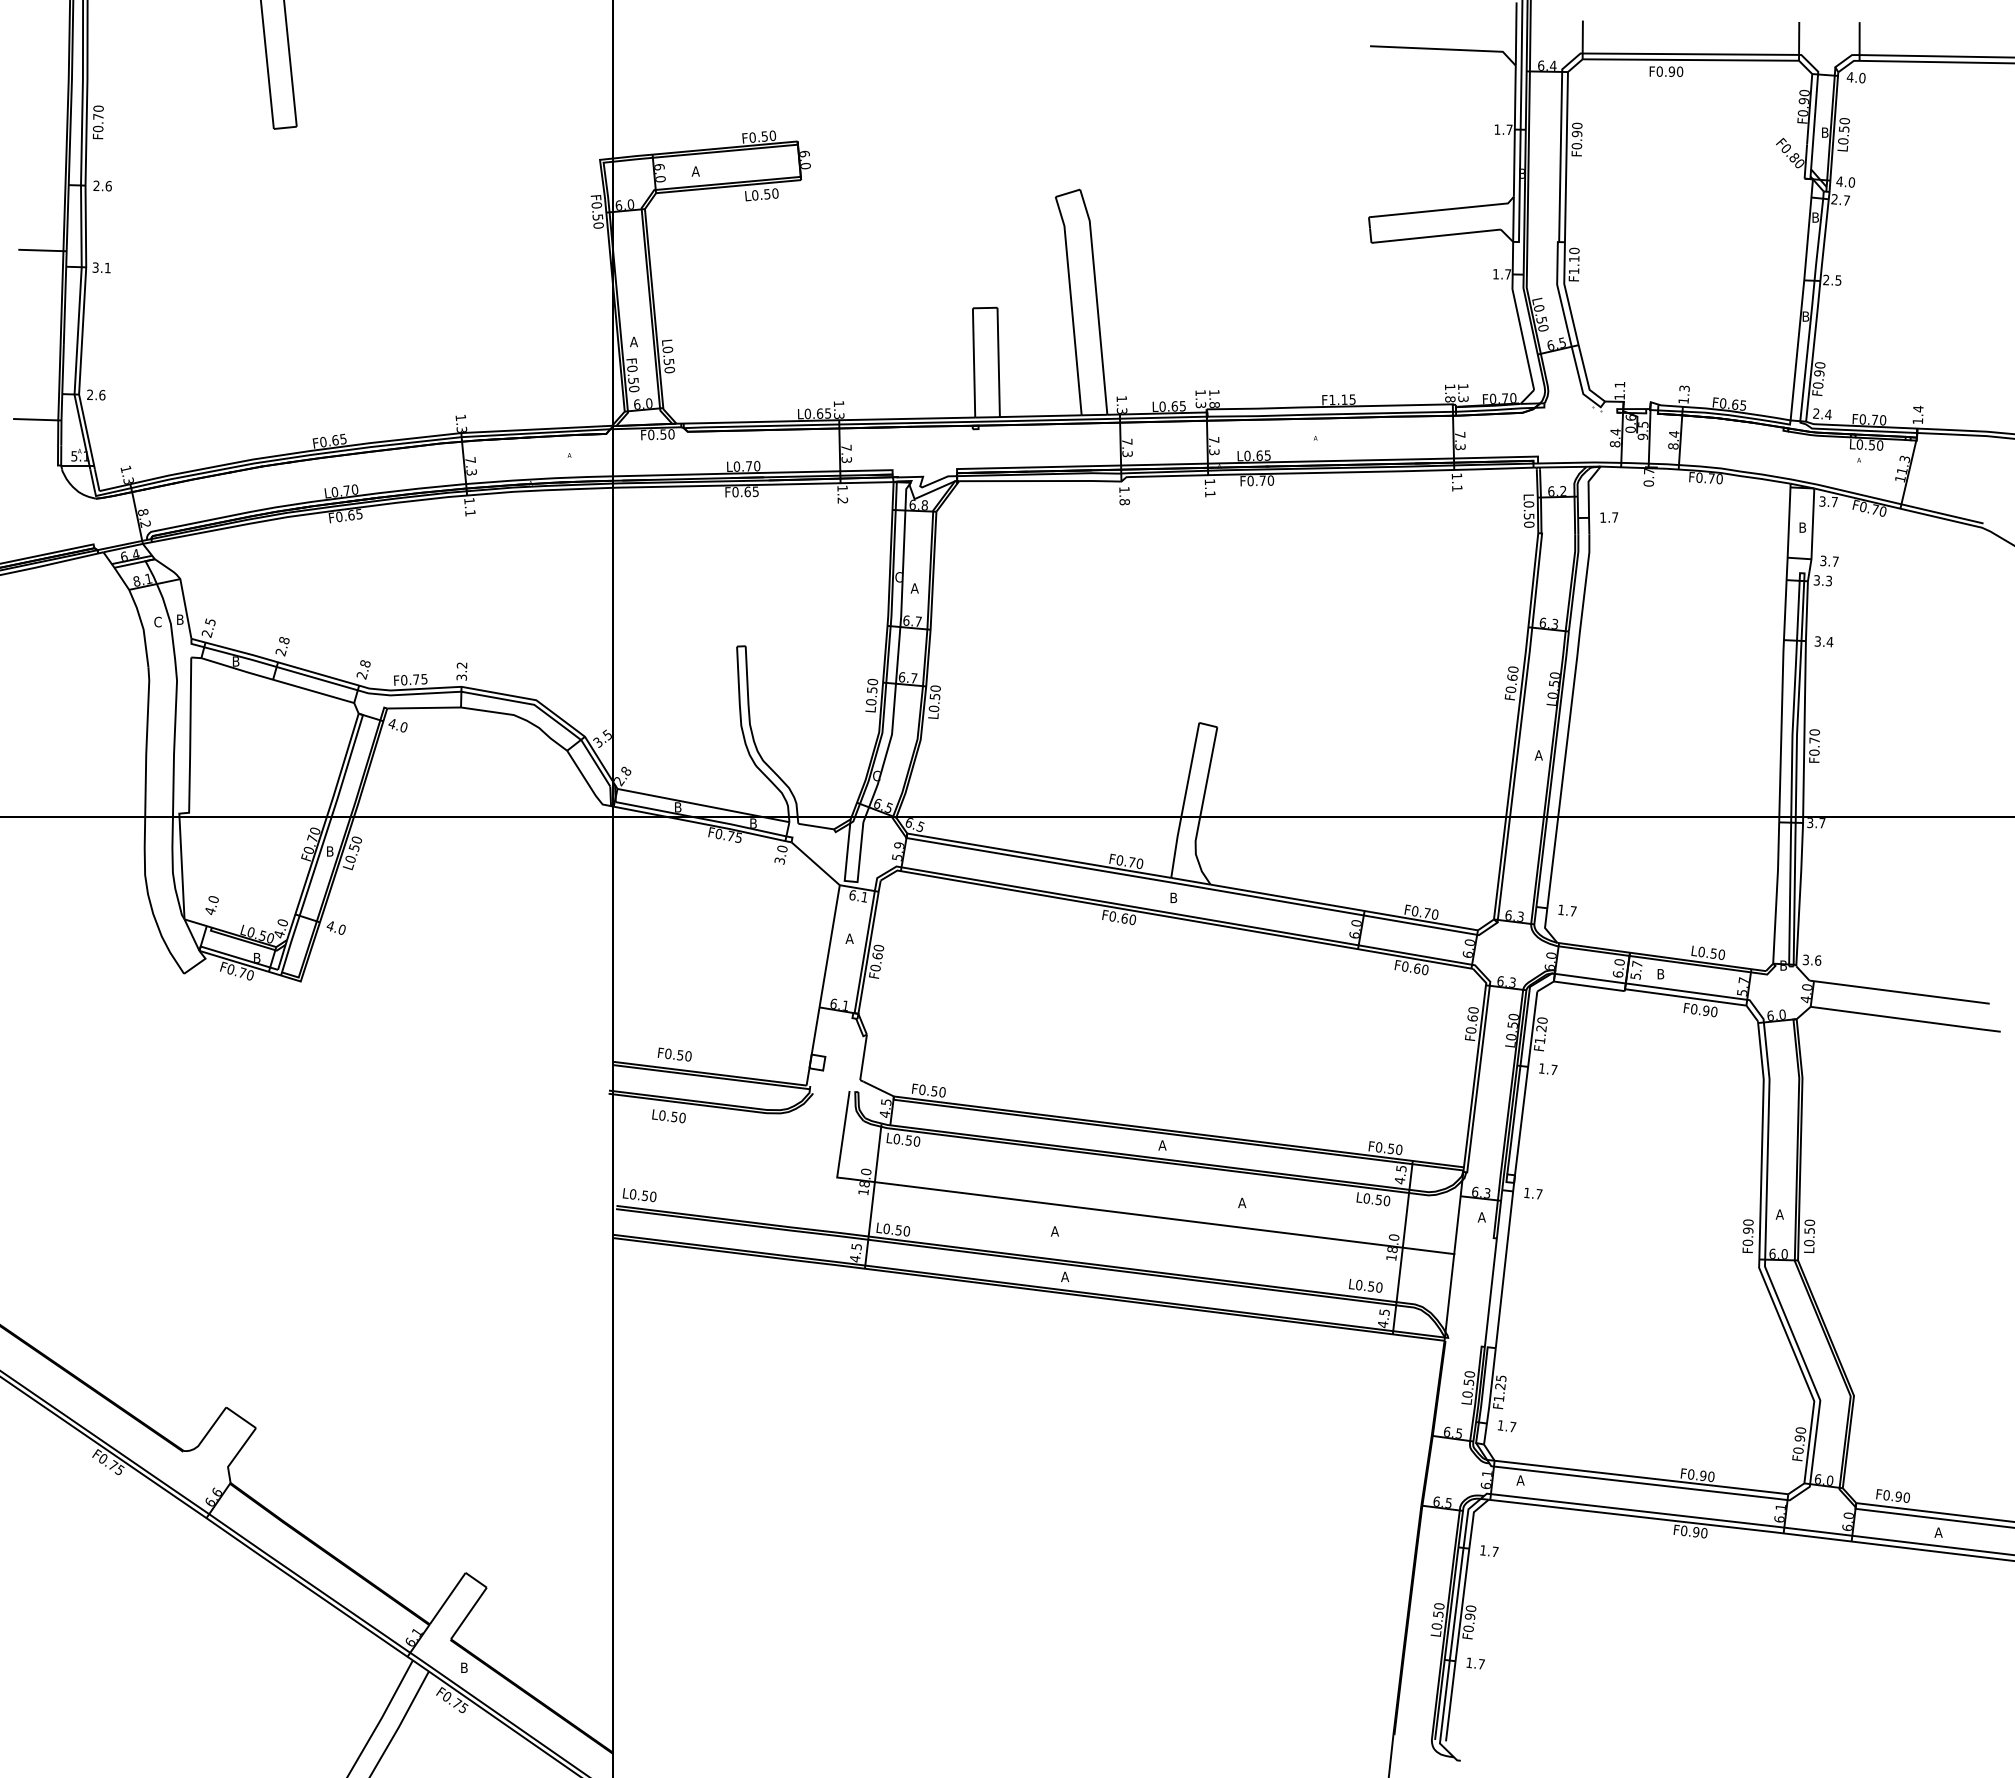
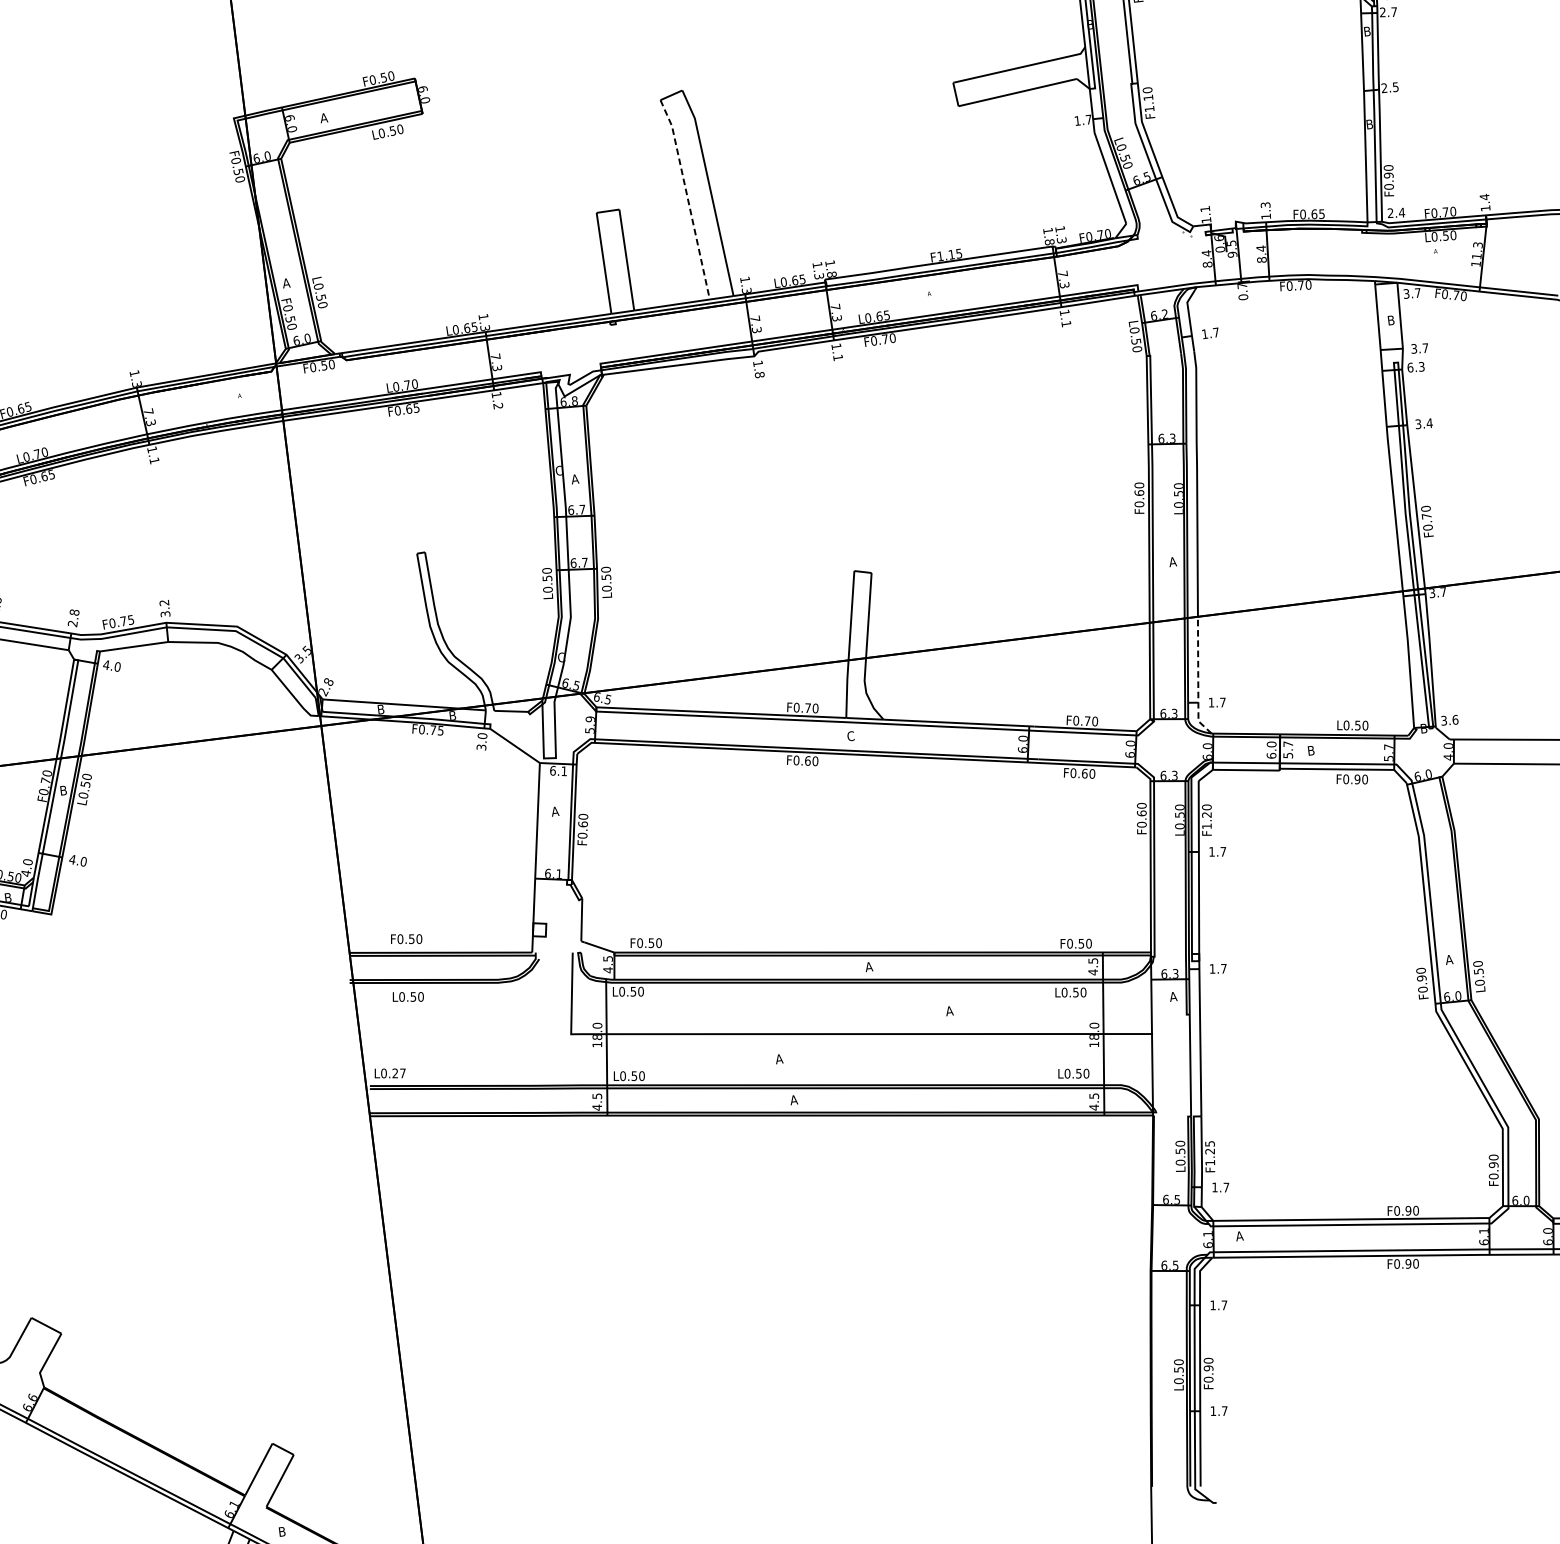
line: (1071, 305) -> (687, 198), solid -> dashed
text: (1816, 580) -> (1410, 367), 3.3 -> 6.3
line: (1550, 883) -> (1198, 679), solid -> dashed
text: (1173, 897) -> (850, 735), B -> C
text: (648, 1196) -> (398, 1073), L0.50 -> L0.27

